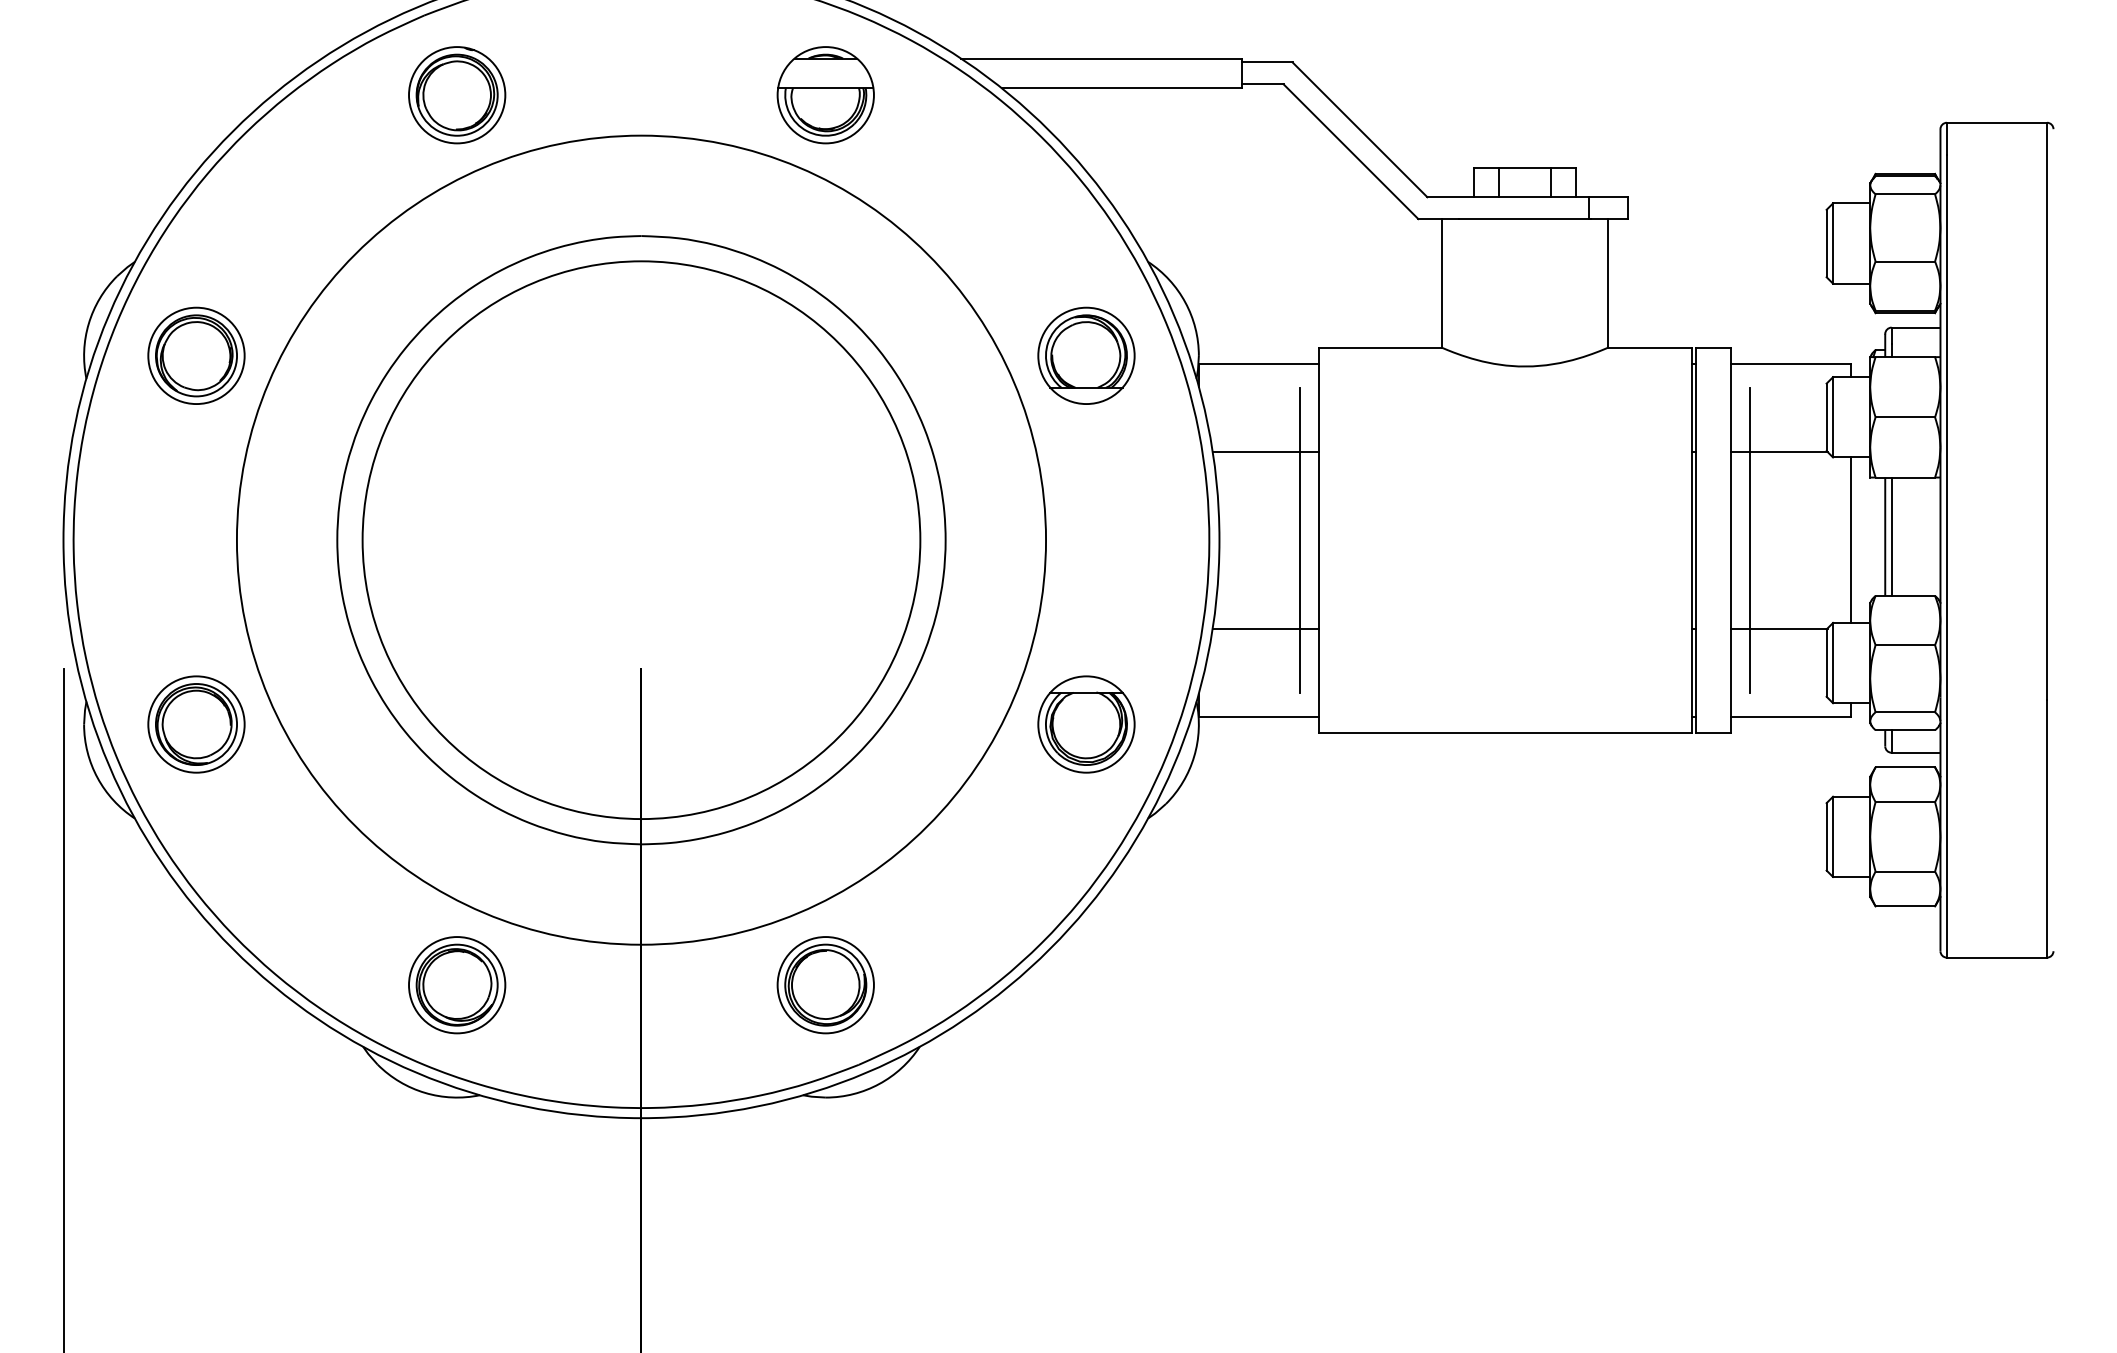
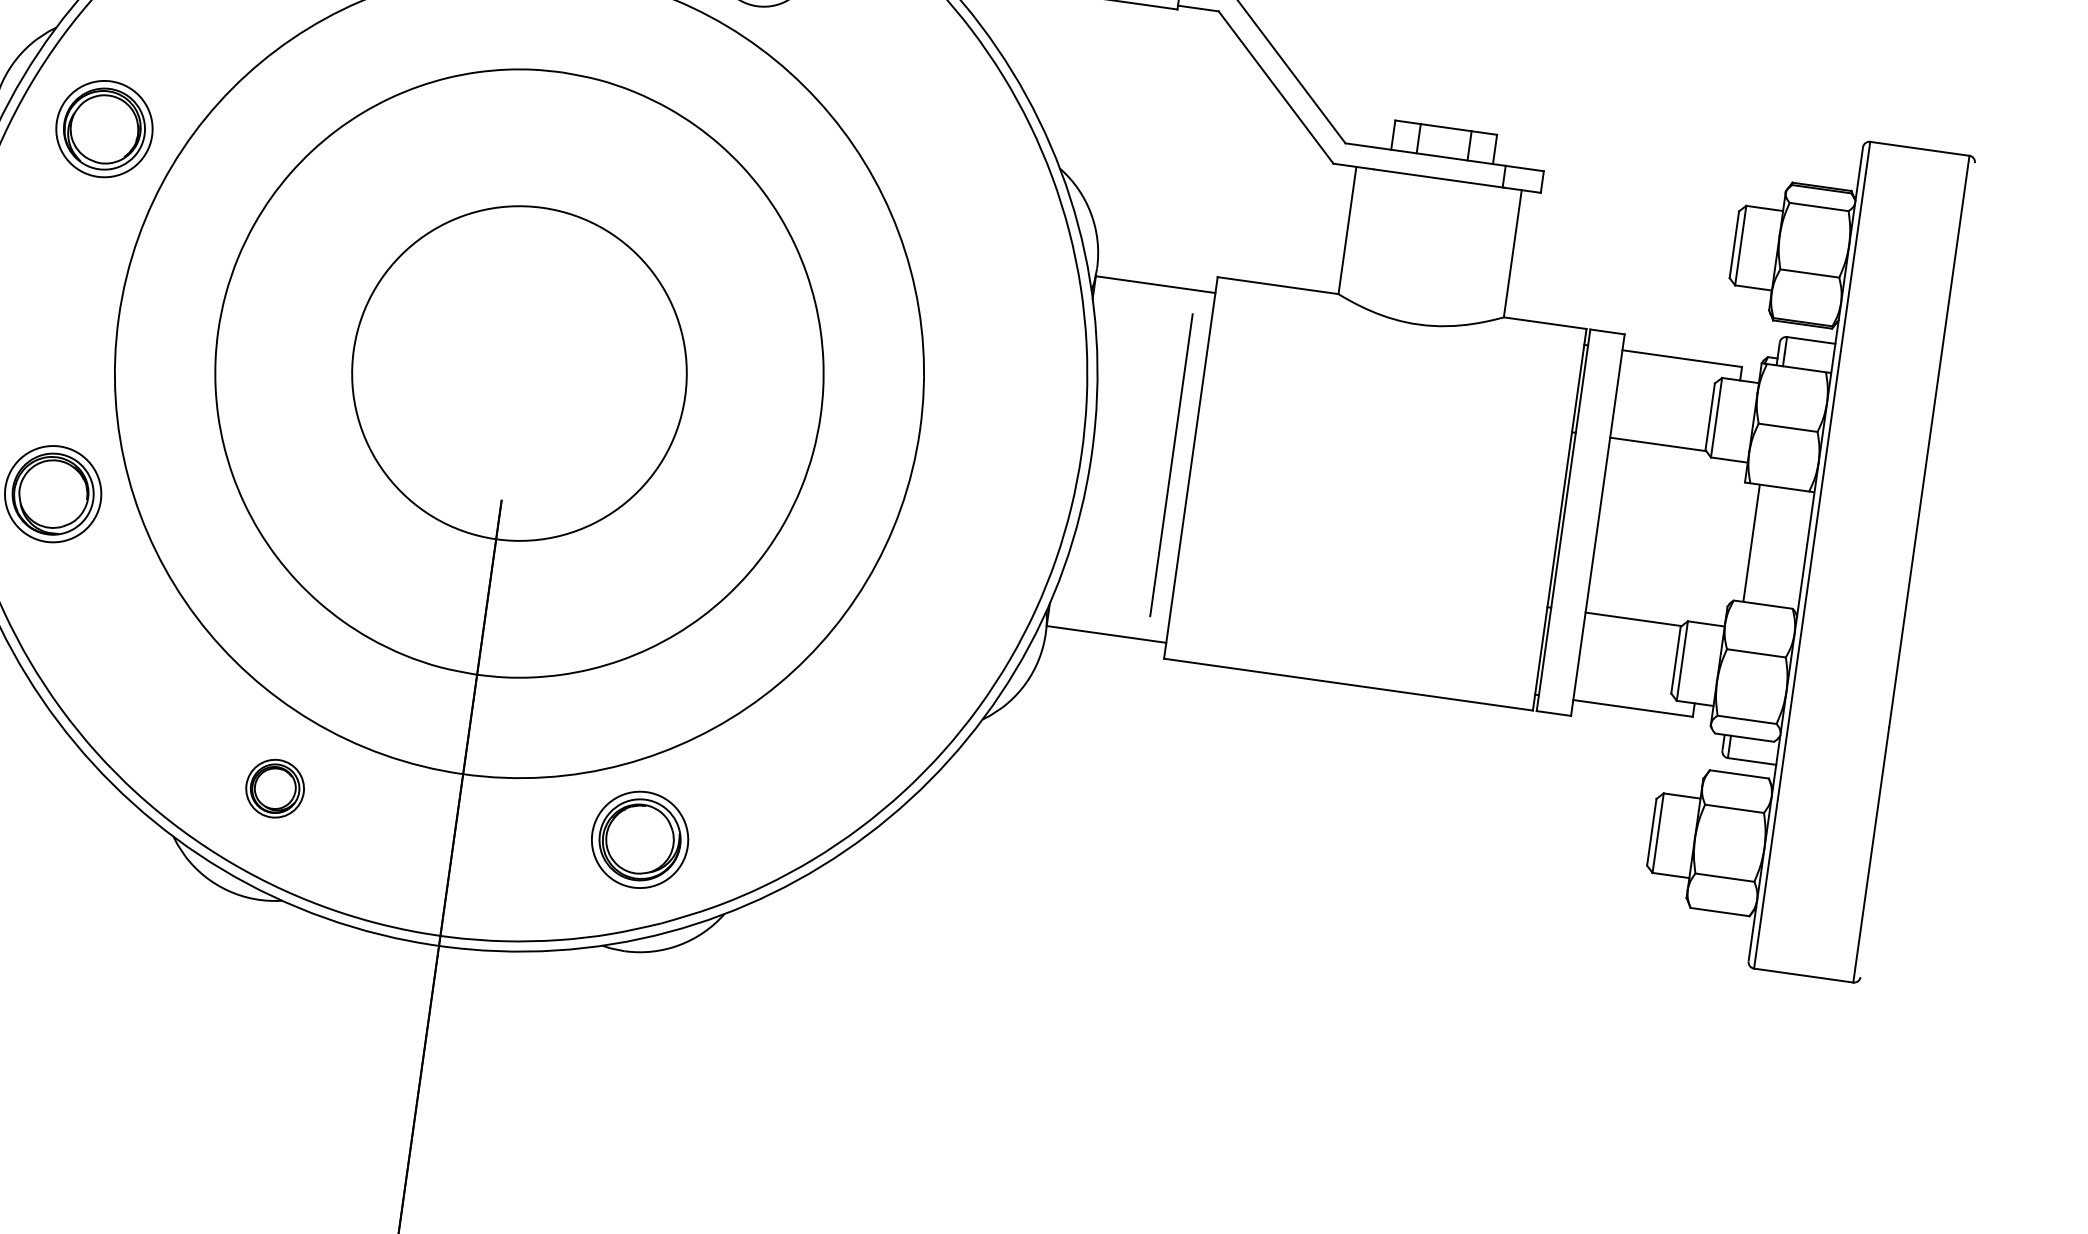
part: (1086, 355) -> (985, 252), removed
line: (1265, 451) -> (1149, 372), removed
line: (1891, 536) -> (1757, 543), removed
line: (1750, 539) -> (1617, 527), removed
line: (1851, 539) -> (1717, 541), removed
circle: (641, 540) -> (519, 373), size x0.6
line: (1265, 628) -> (1125, 547), removed
part: (1086, 724) -> (934, 618), removed
part: (457, 985) -> (275, 788), size x0.6

